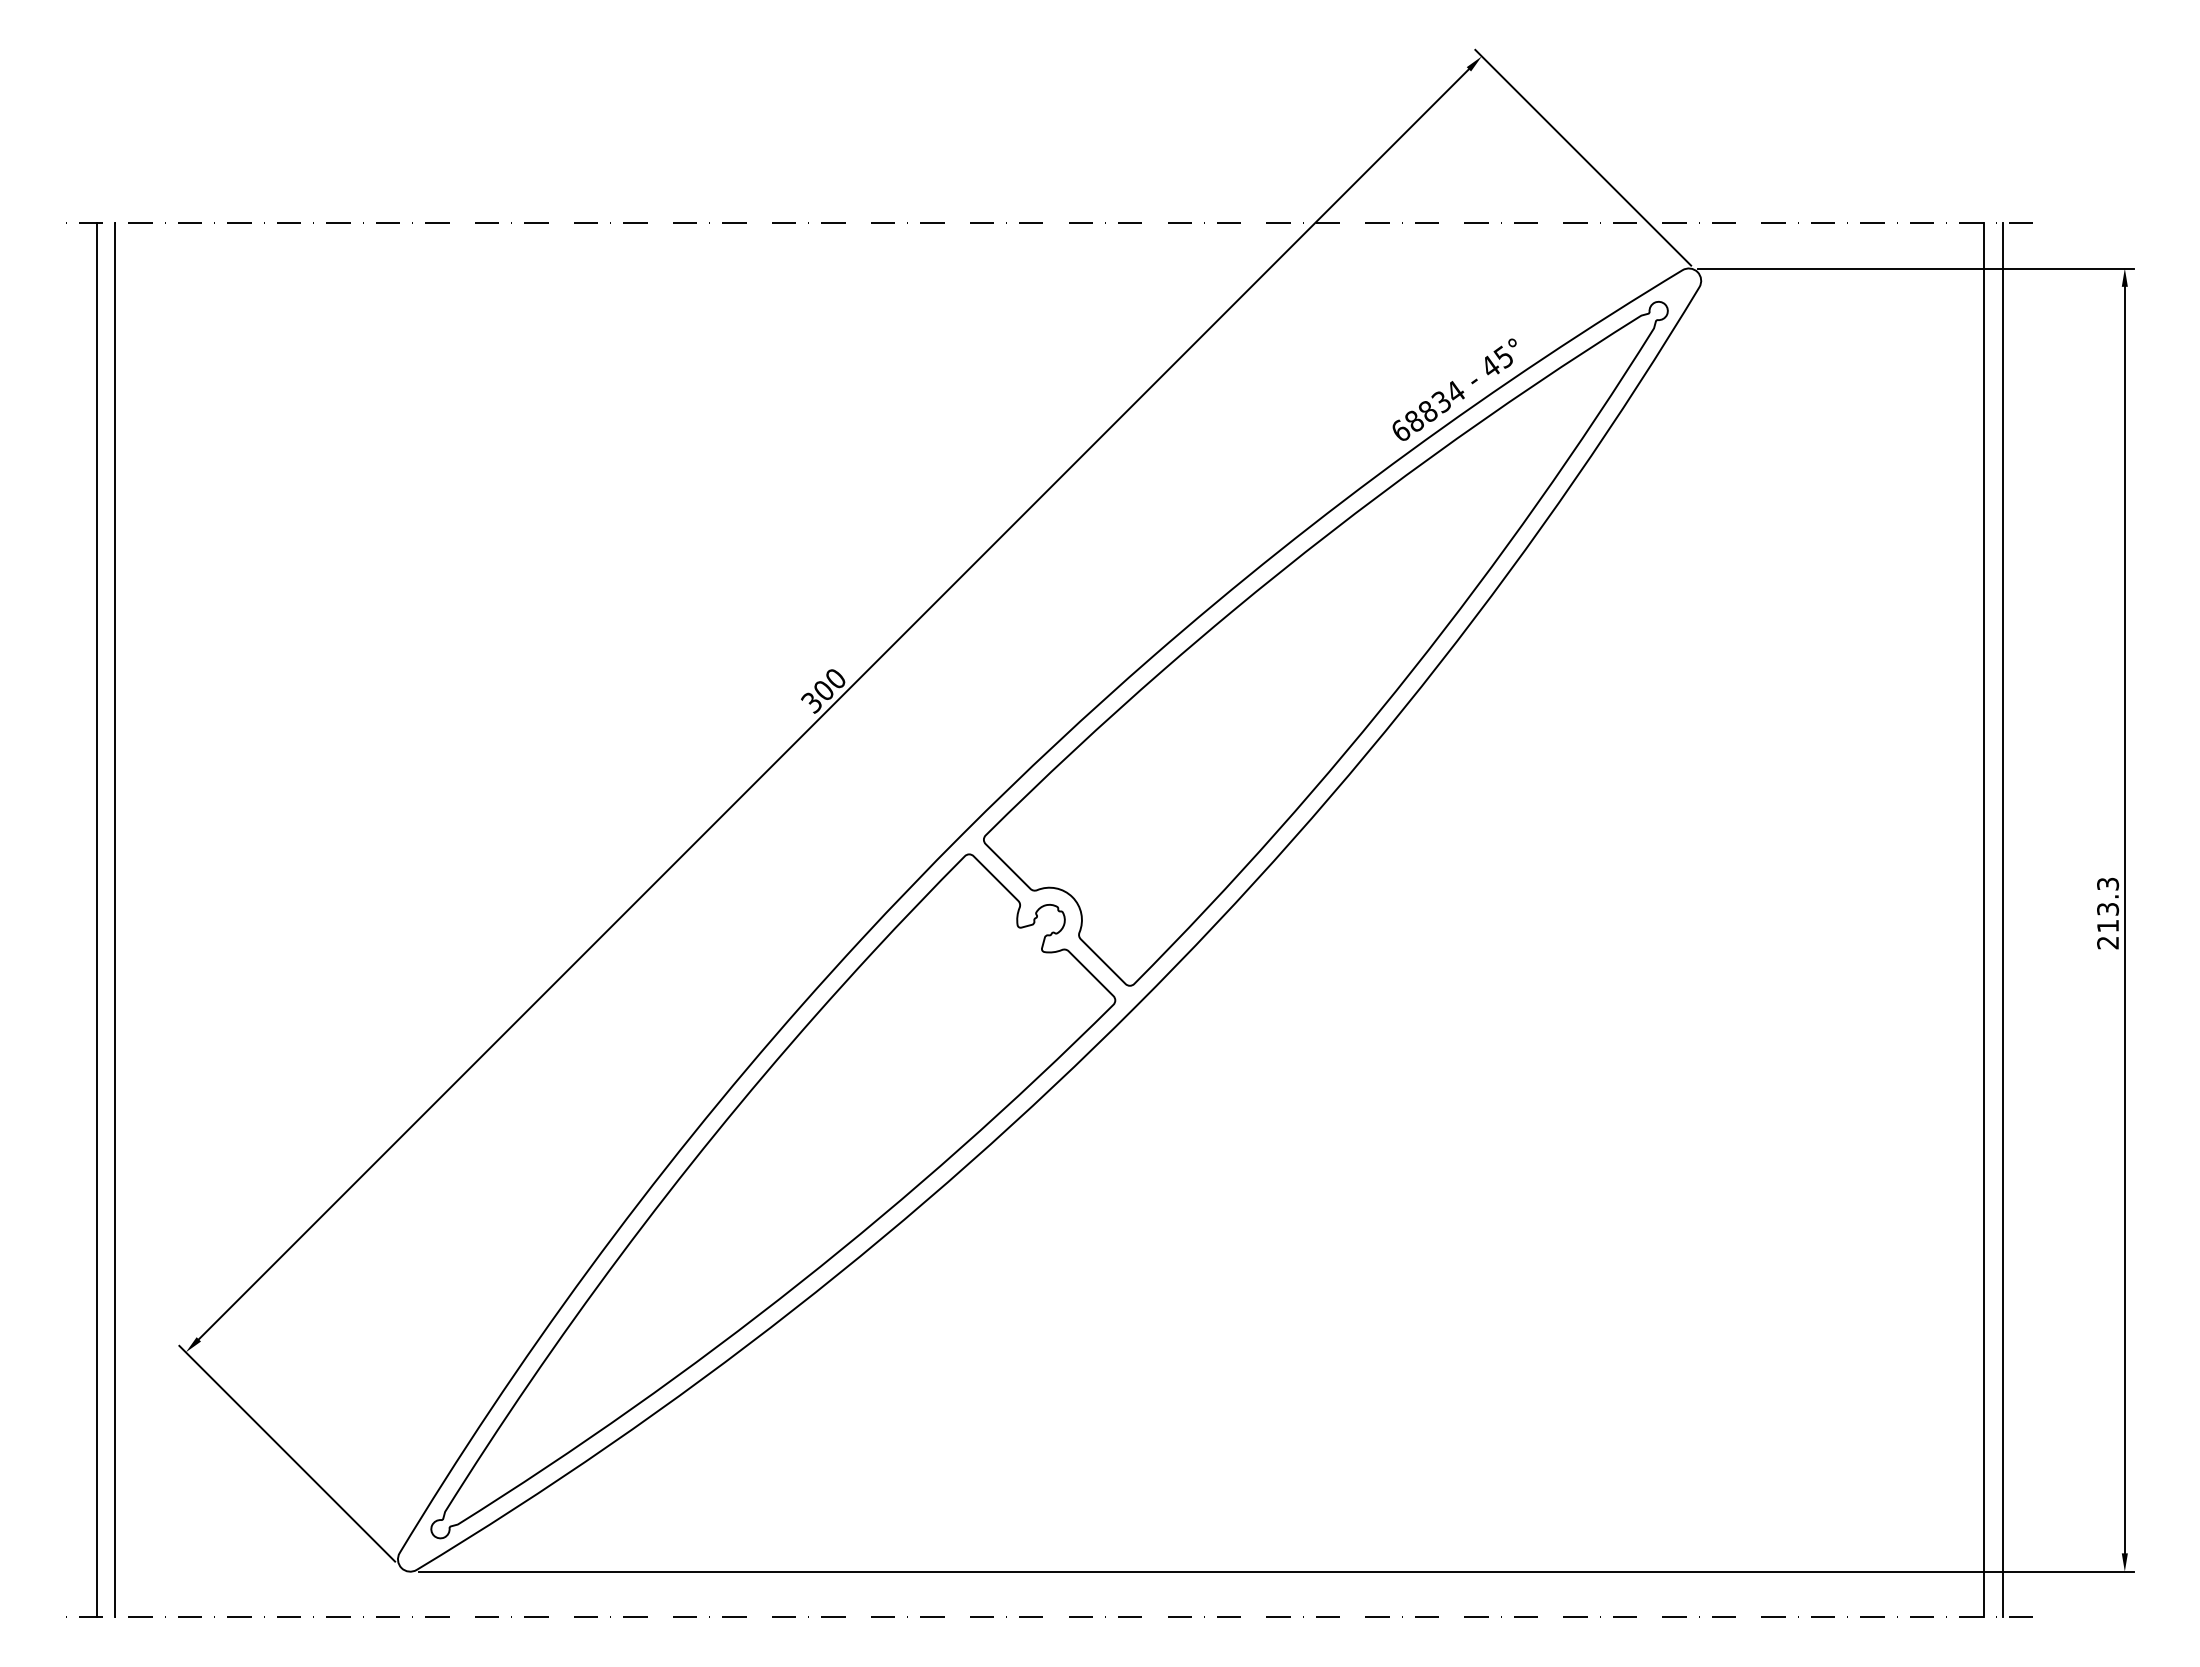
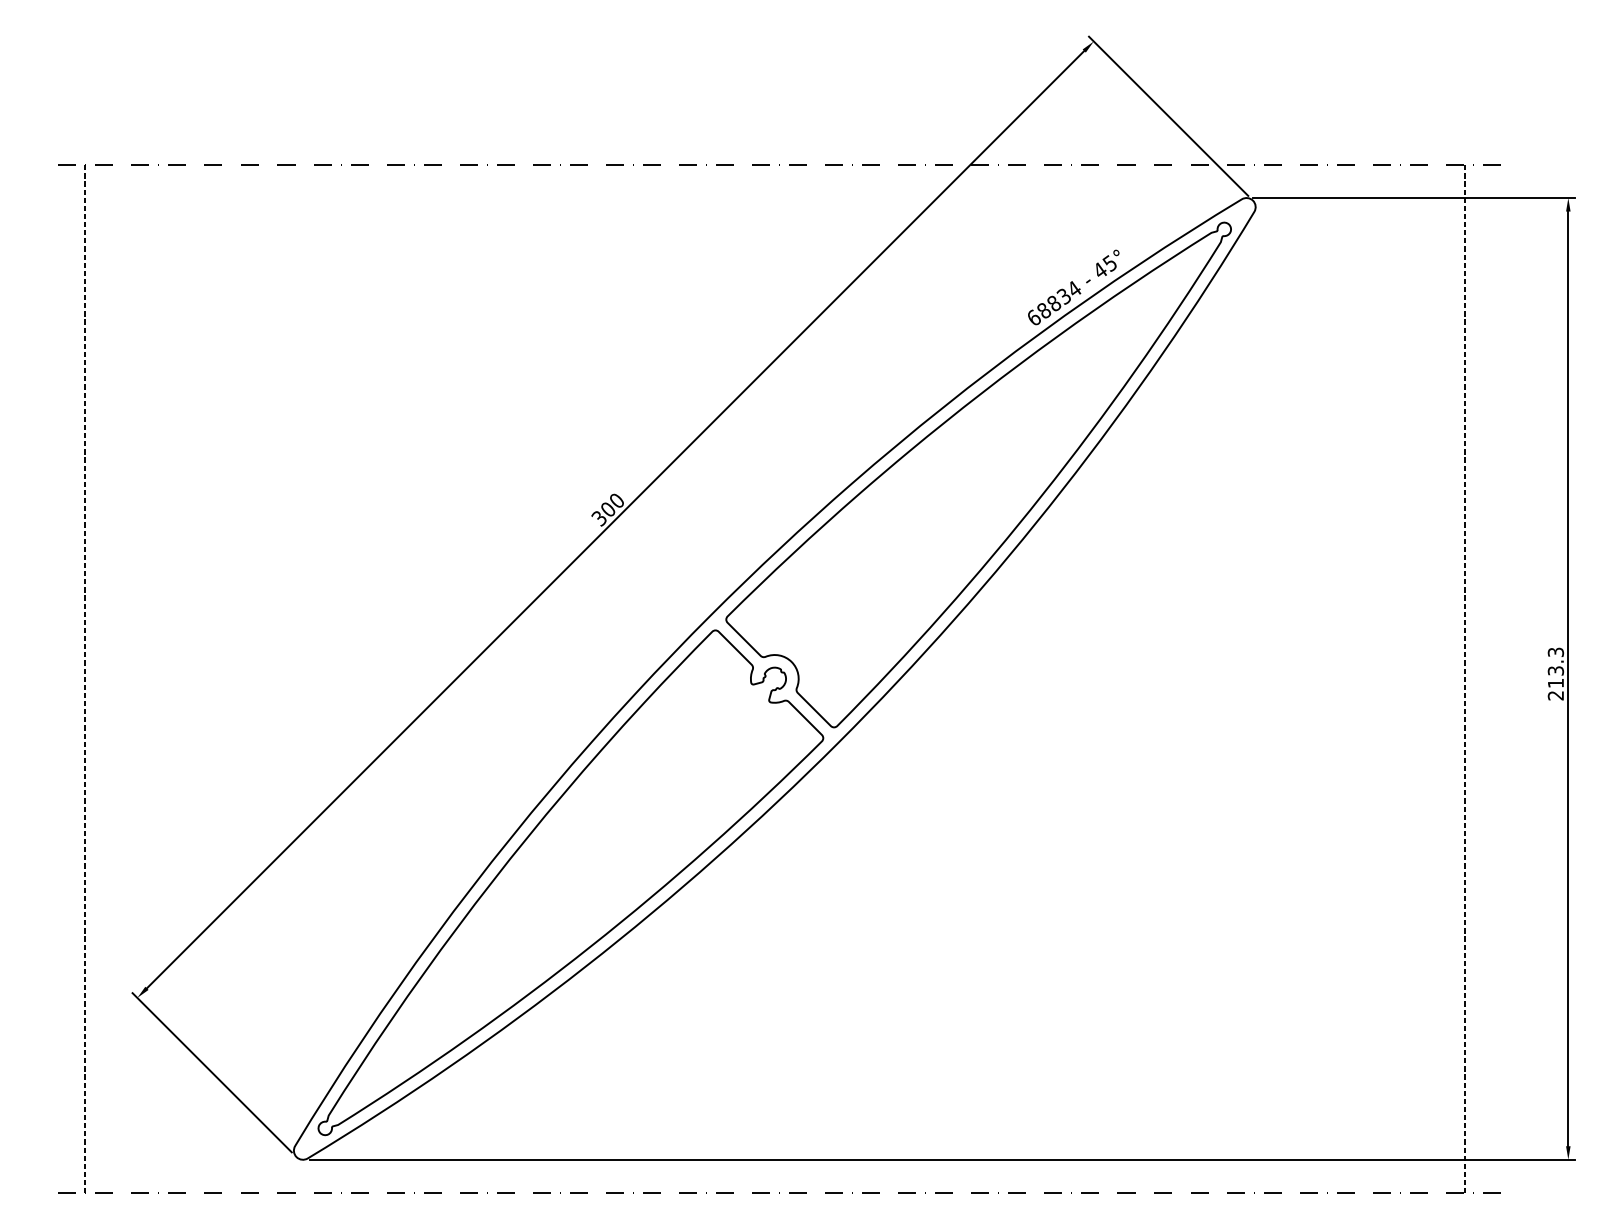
line: (96, 920) -> (71, 679), removed
line: (114, 920) -> (84, 679), solid -> dashed
line: (1984, 920) -> (1464, 679), solid -> dashed
line: (2002, 920) -> (1478, 679), removed

